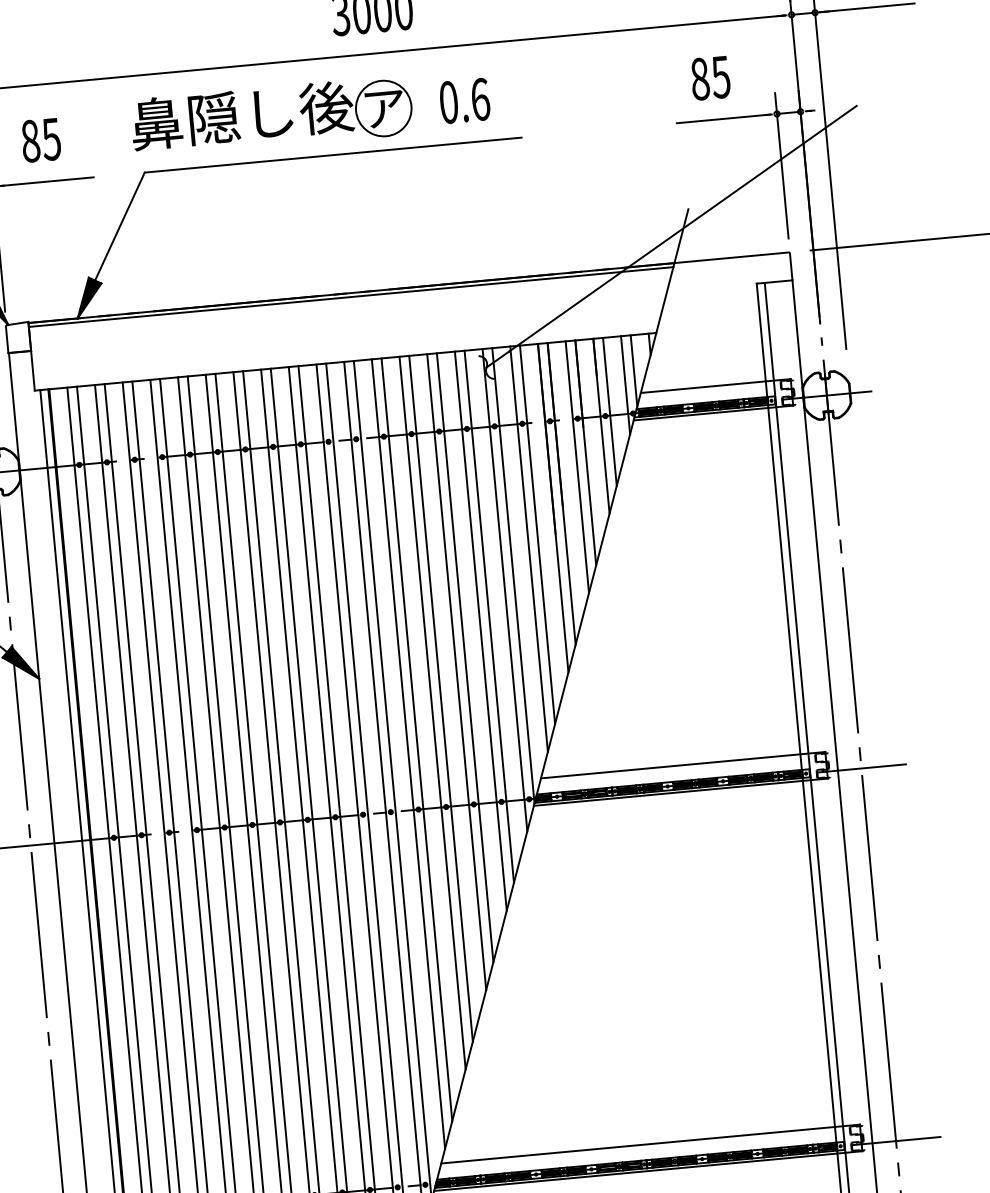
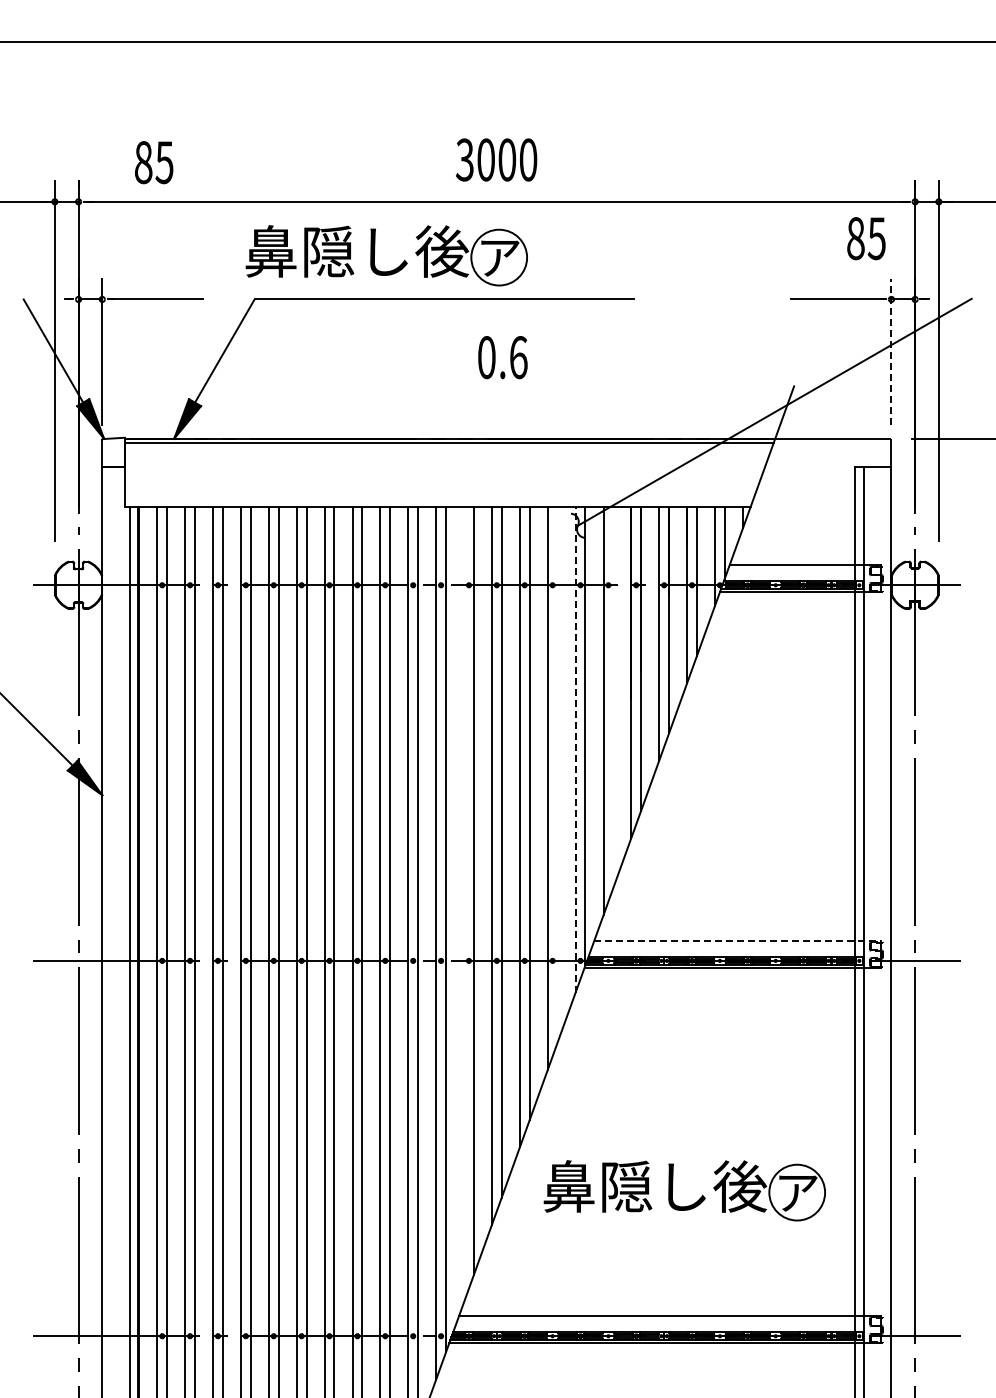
text: (710, 78) -> (866, 238), moved
text: (464, 100) -> (502, 357), moved
text: (41, 140) -> (154, 162), moved
line: (781, 165) -> (891, 351), solid -> dashed
line: (537, 534) -> (613, 697), removed
line: (504, 589) -> (575, 749), solid -> dashed
line: (489, 616) -> (557, 774), removed
line: (408, 753) -> (464, 904), removed
line: (683, 765) -> (737, 941), solid -> dashed
part: (641, 1018) -> (672, 1190), added

